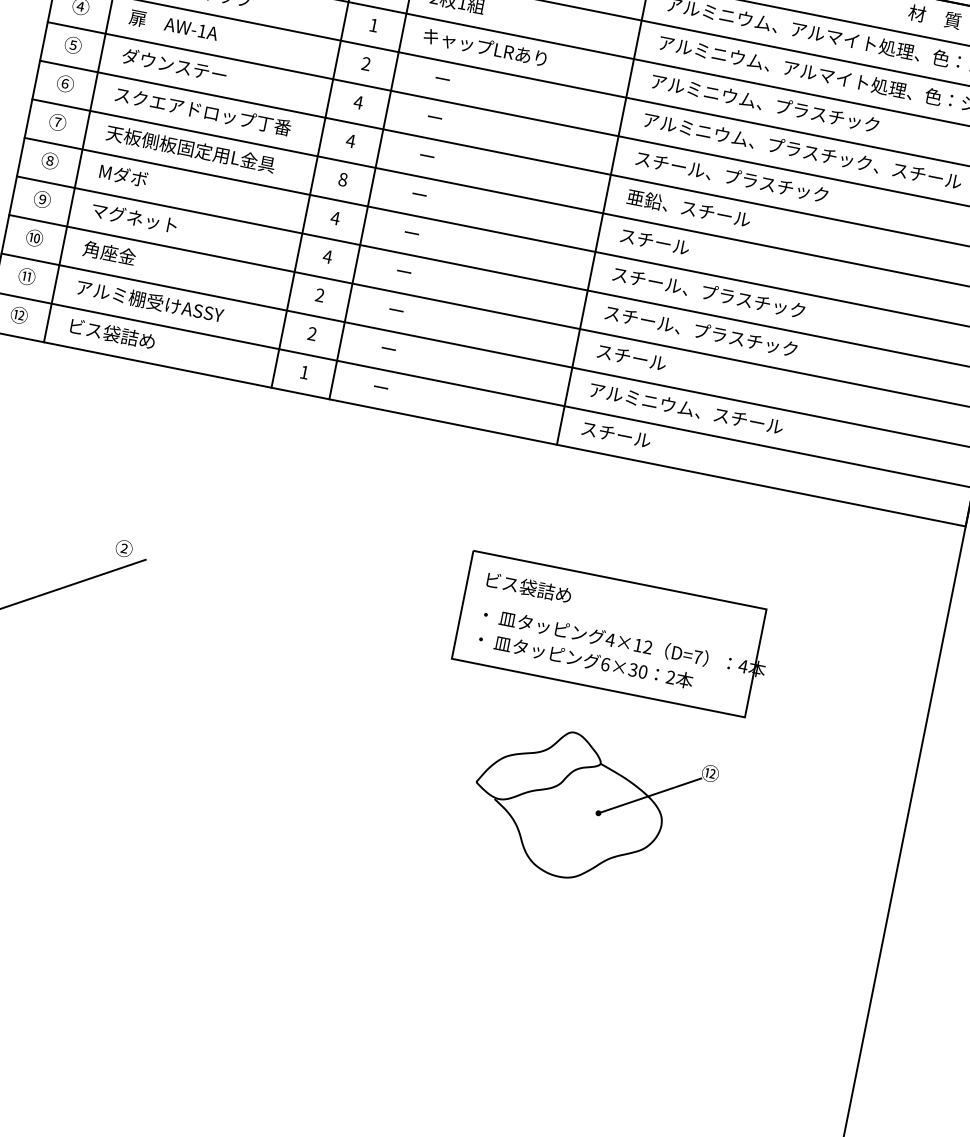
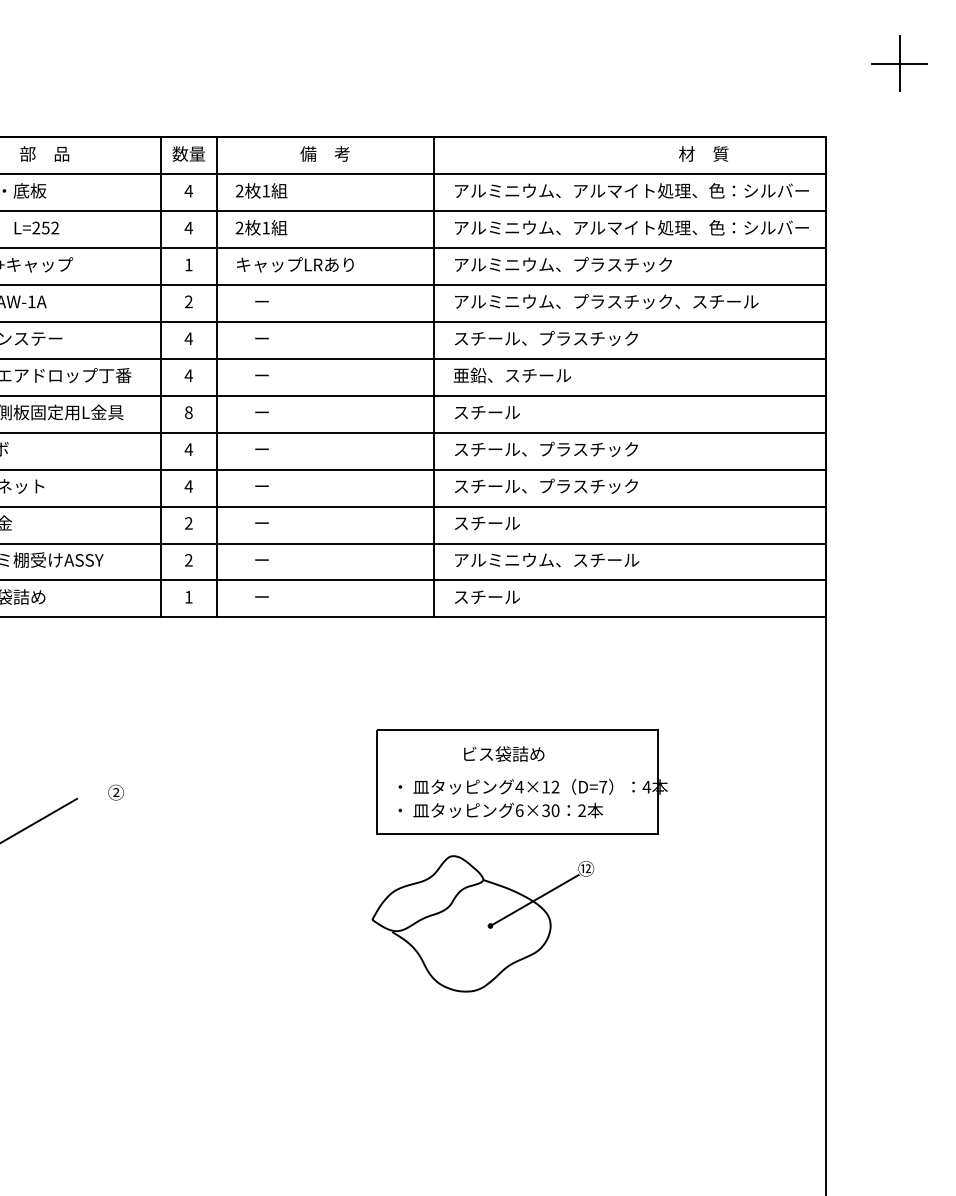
text: (123, 548) -> (115, 792), moved
text: (529, 587) -> (504, 753), moved
part: (590, 809) -> (482, 923), moved

